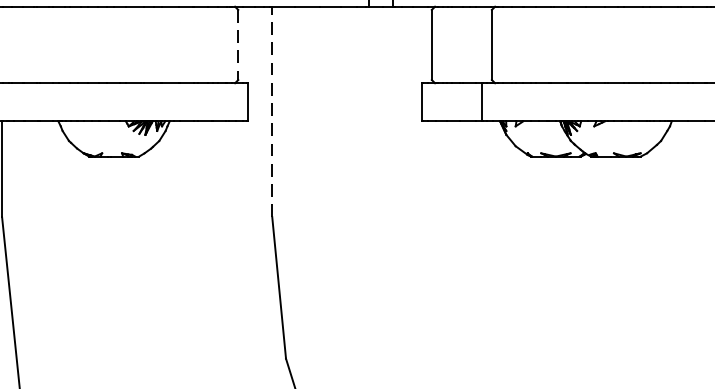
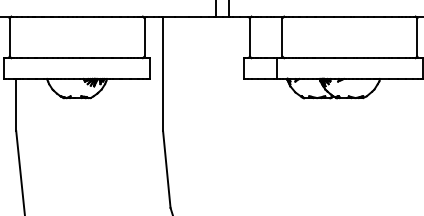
line: (238, 45) -> (144, 37), dashed -> solid
line: (273, 111) -> (163, 73), dashed -> solid

